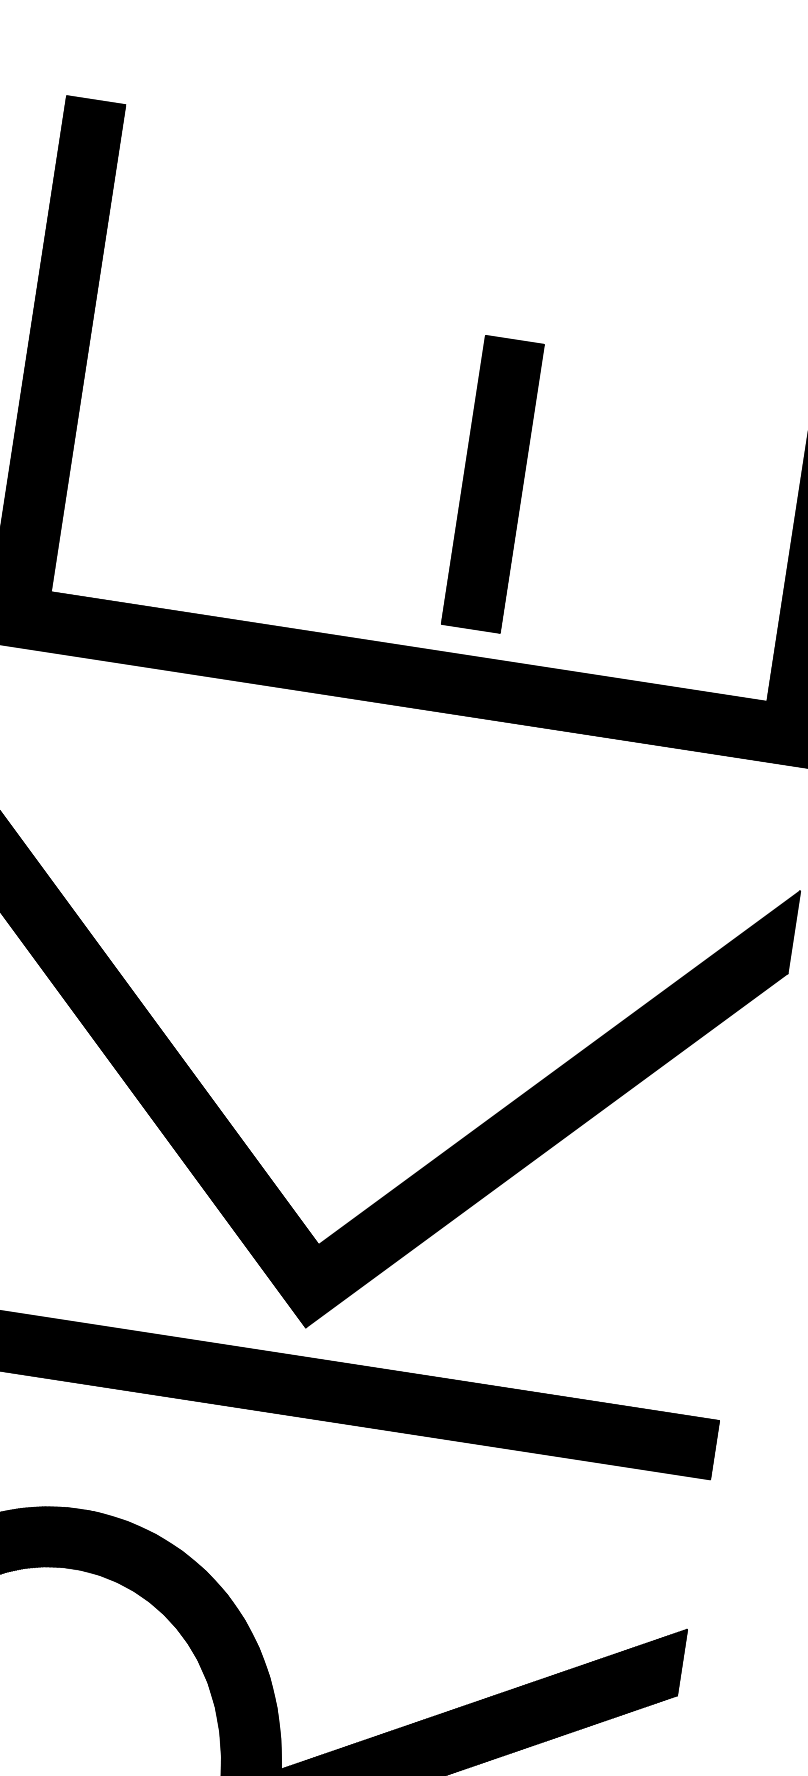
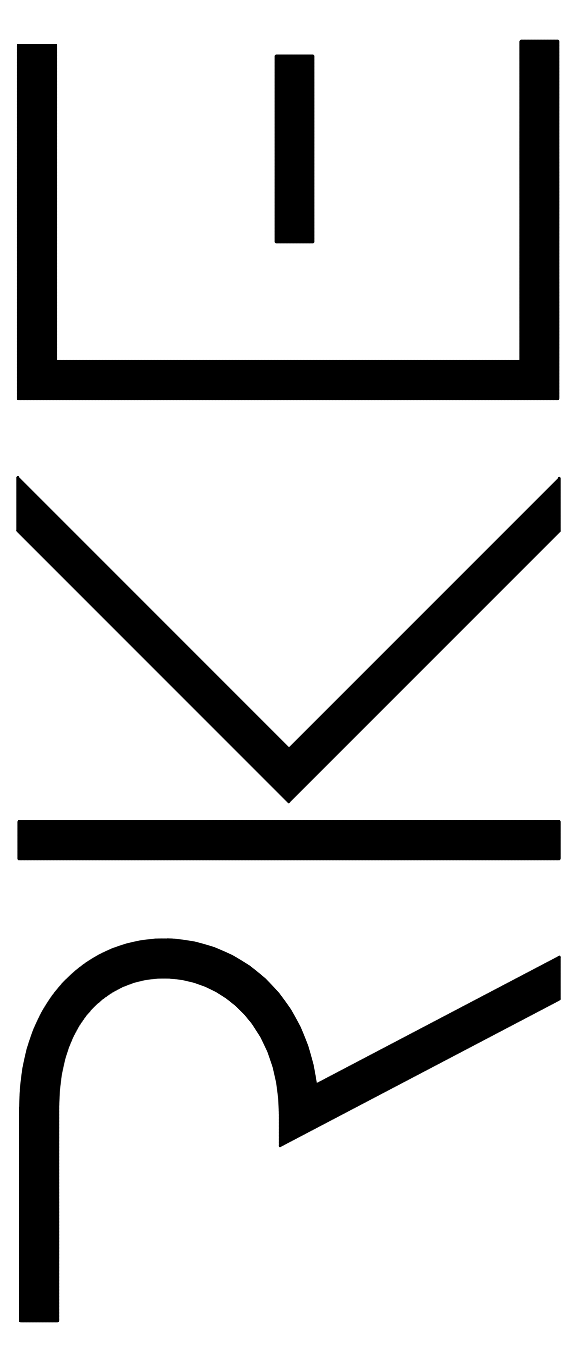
part: (492, 483) -> (294, 148), moved

